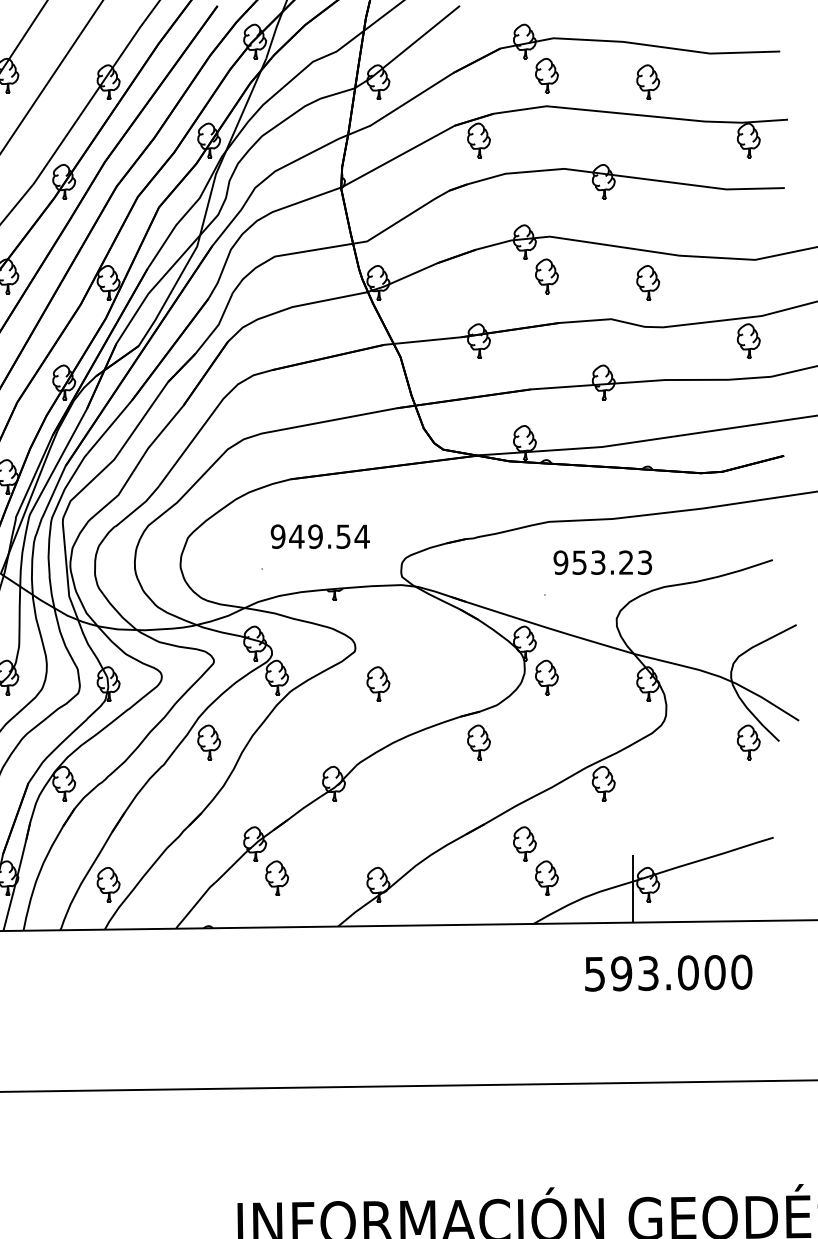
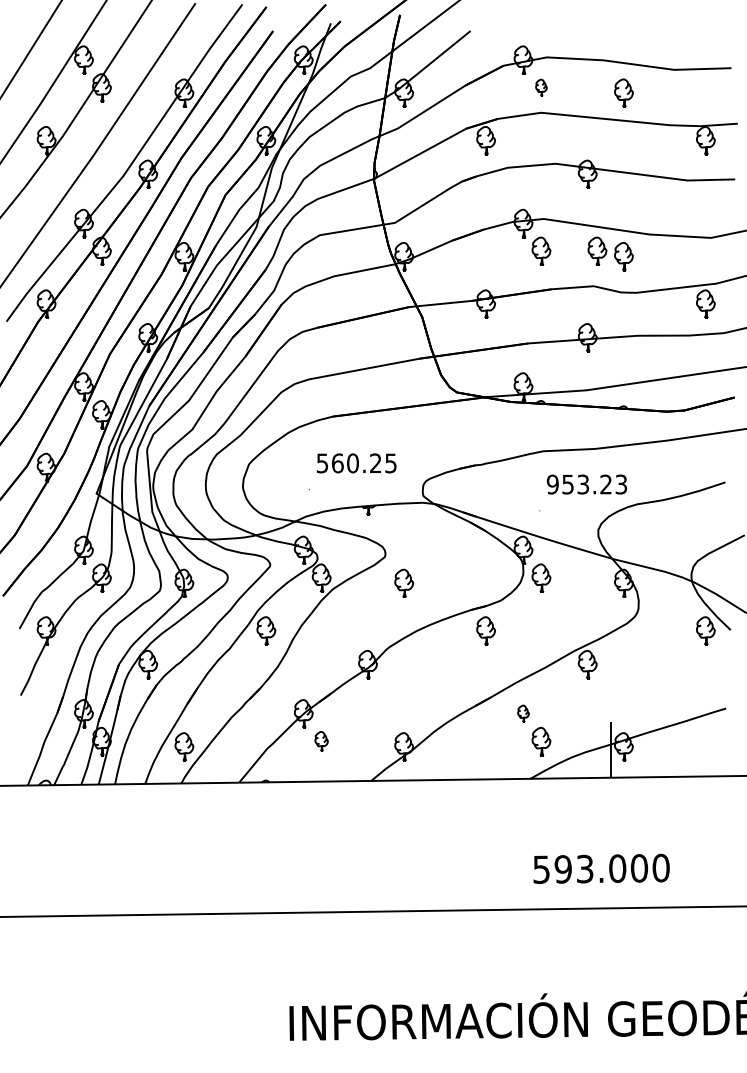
part: (546, 75) -> (541, 87), size x0.6
part: (615, 275) -> (597, 250), added
text: (319, 536) -> (356, 463), 949.54 -> 560.25
part: (524, 843) -> (523, 713), size x0.6
part: (276, 878) -> (321, 741), size x0.7
text: (668, 972) -> (601, 868), moved

